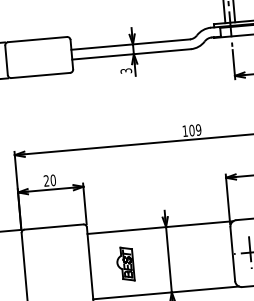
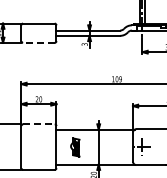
line: (39, 74) -> (38, 42), solid -> dashed
line: (53, 227) -> (38, 124), solid -> dashed

